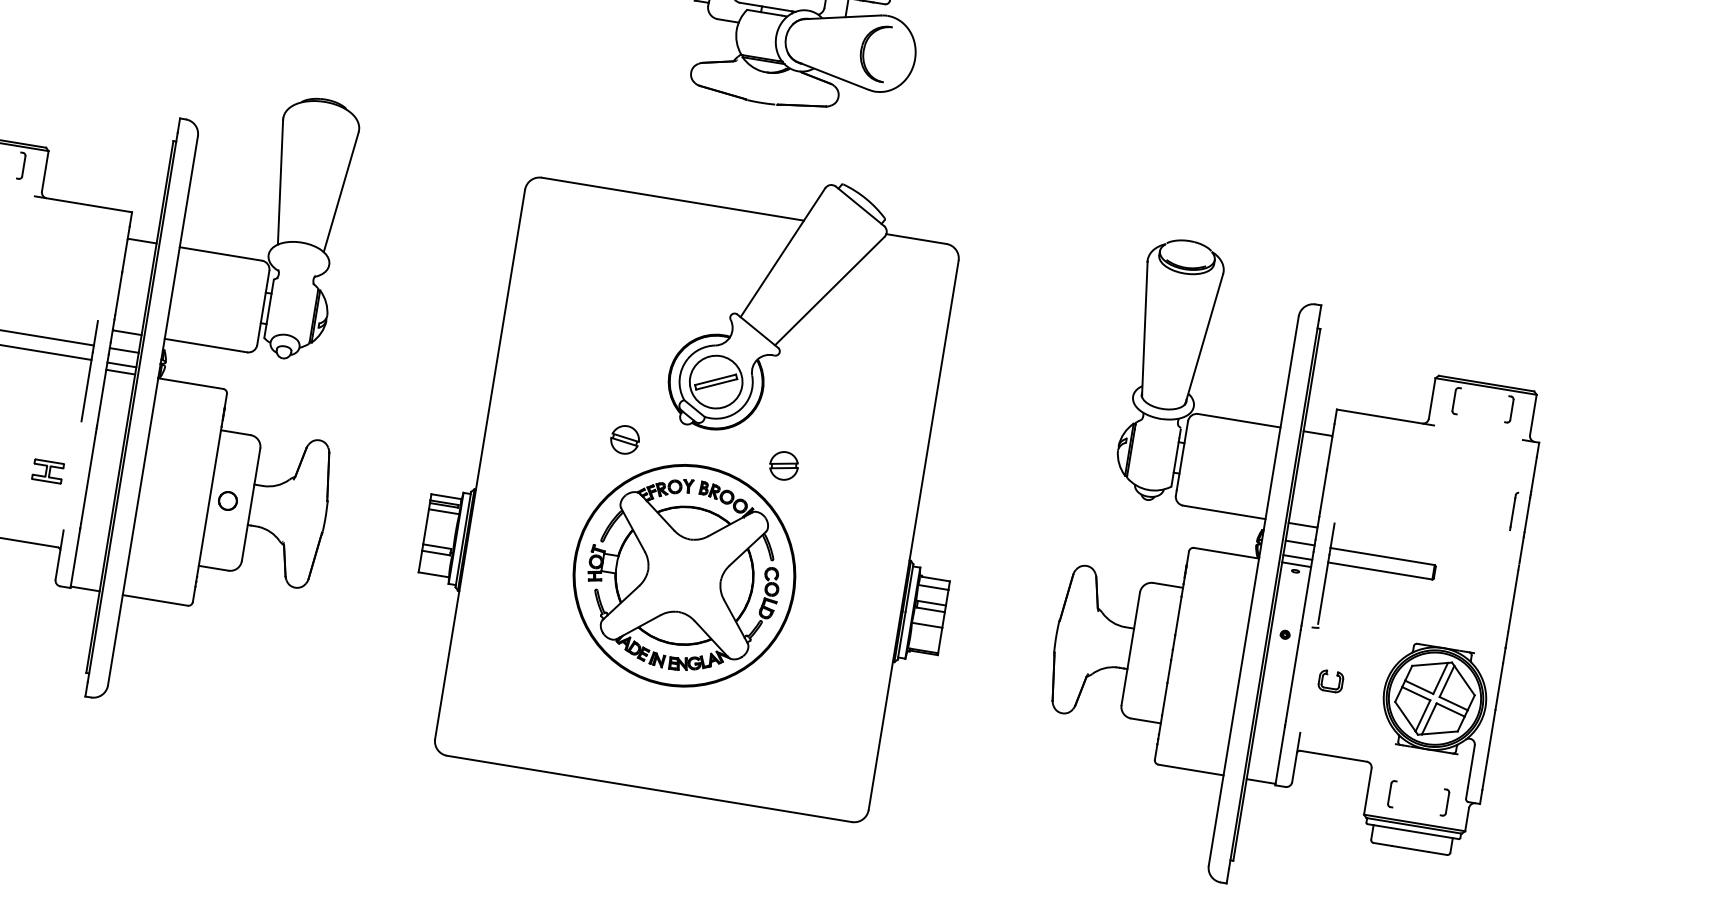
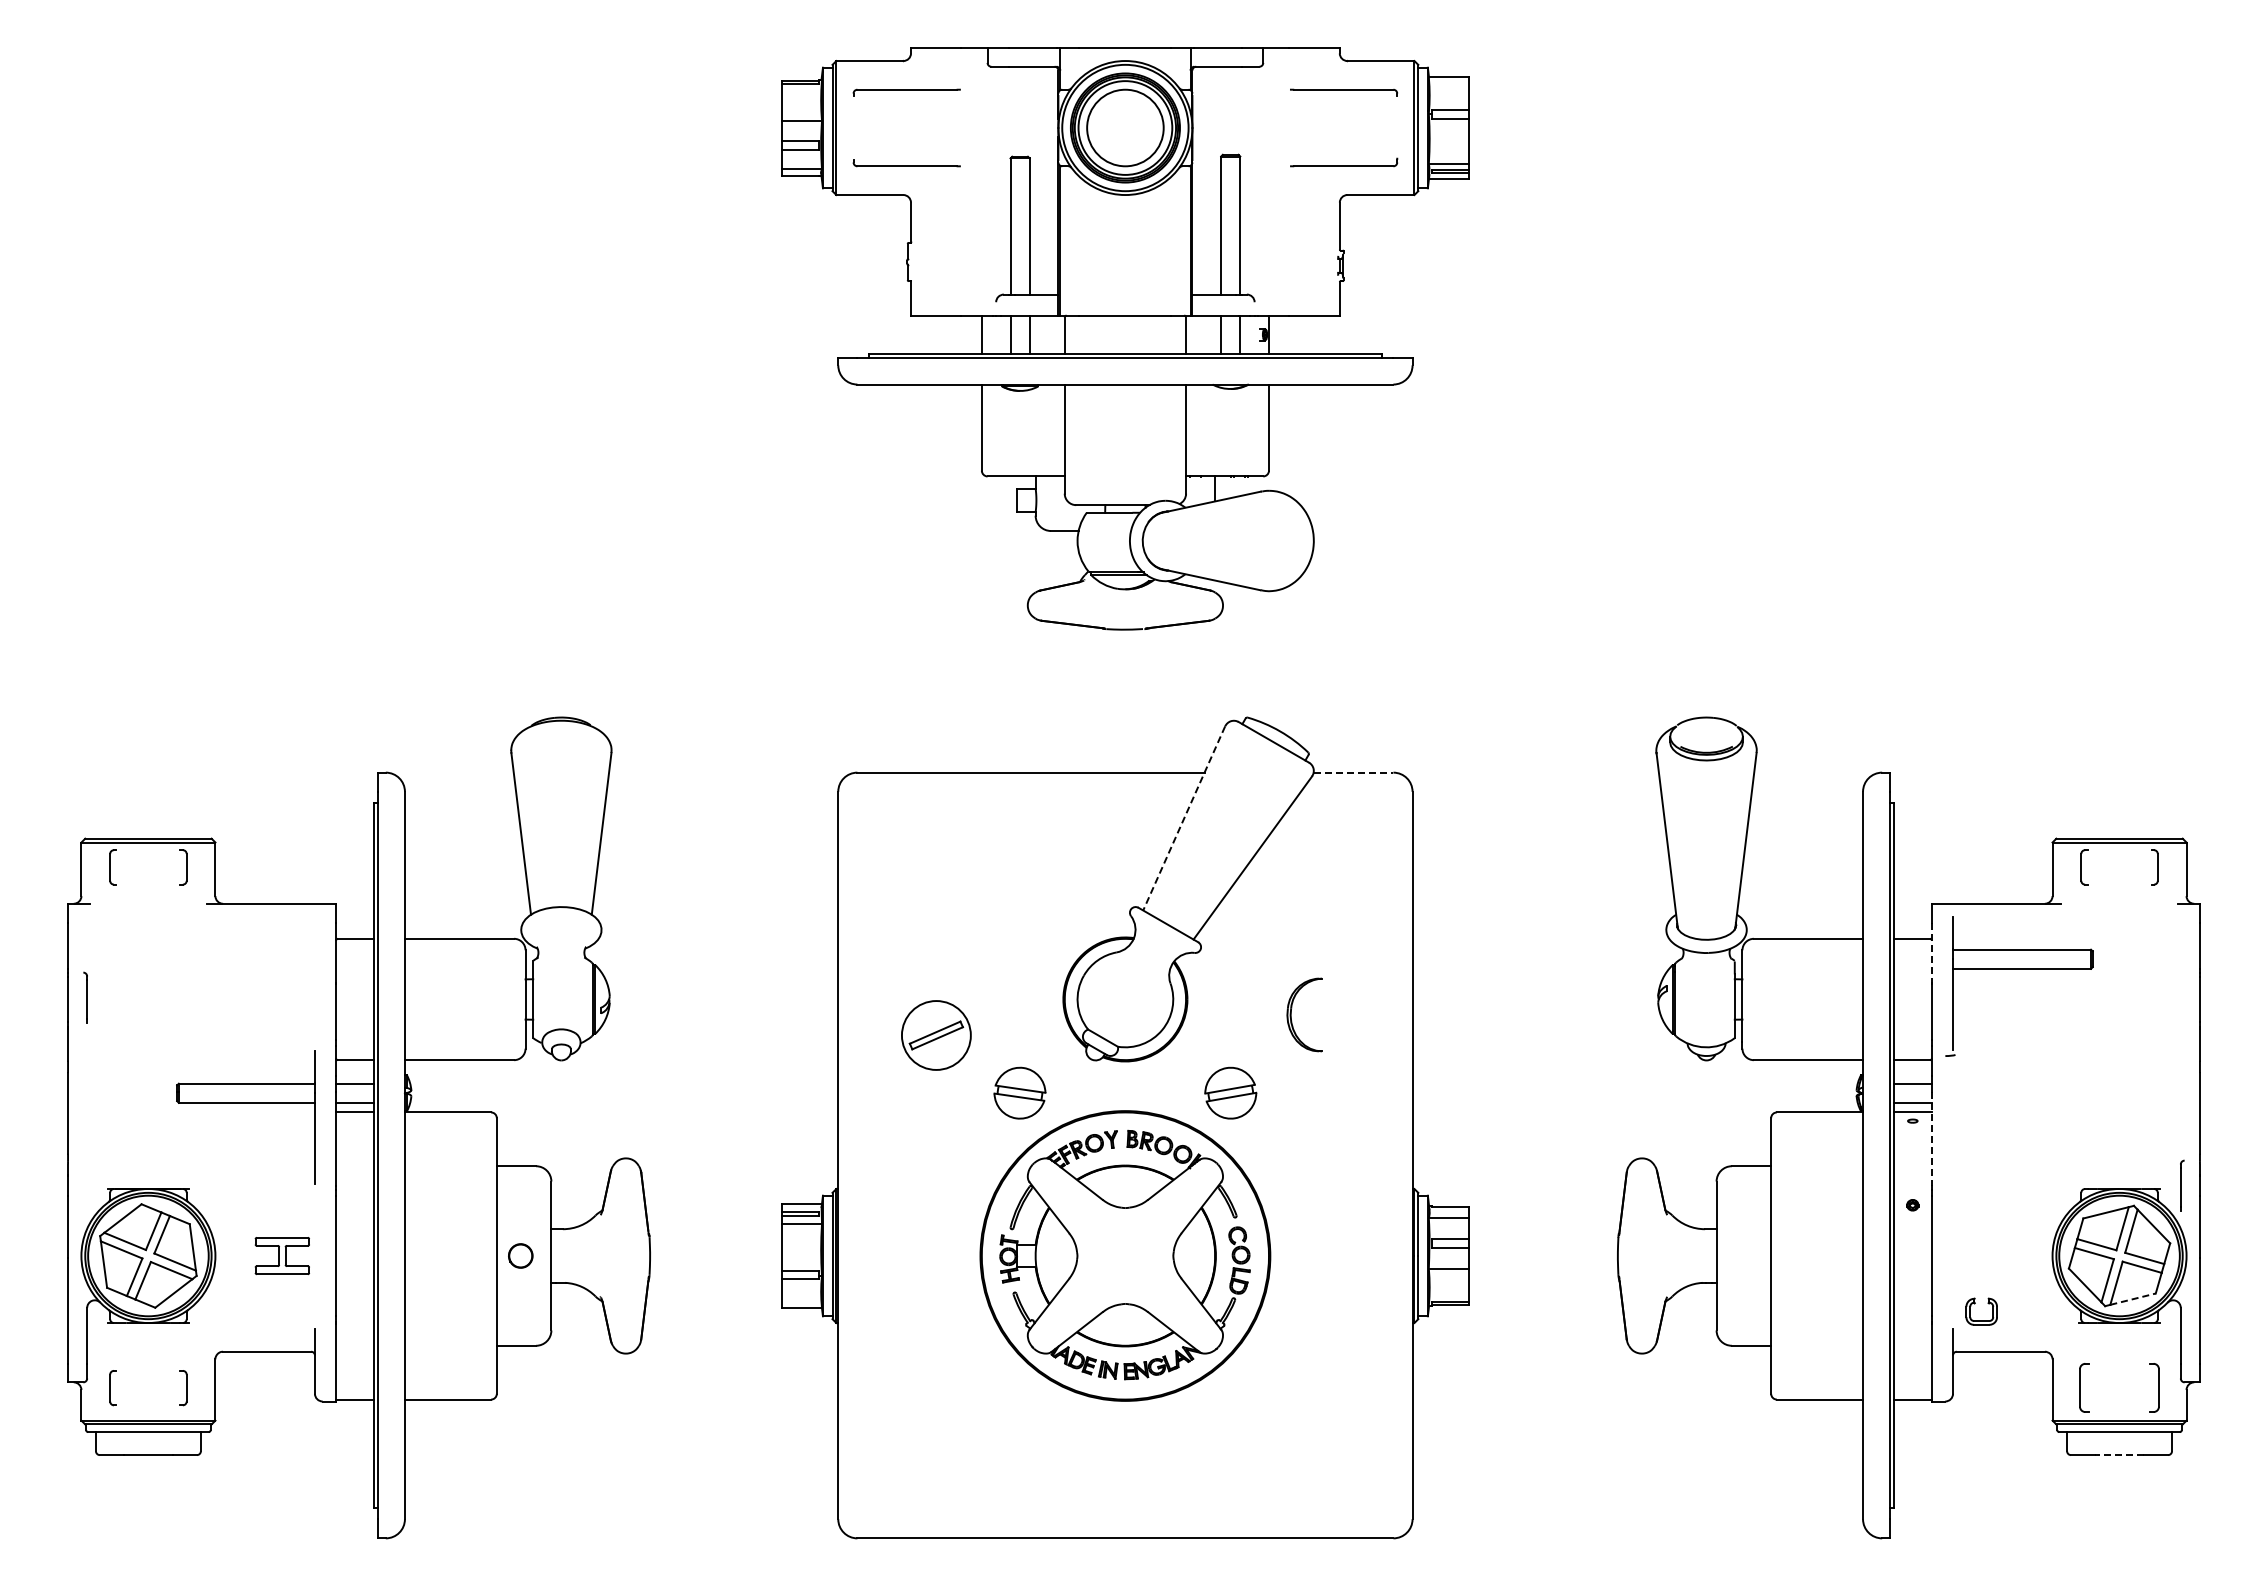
part: (864, 50) -> (1291, 1014), moved
line: (916, 238) -> (1353, 772), solid -> dashed
line: (783, 252) -> (1184, 818), solid -> dashed
part: (716, 382) -> (936, 1035), moved
part: (625, 440) -> (1020, 1093), size x1.4
line: (1330, 446) -> (1931, 952), solid -> dashed
part: (783, 466) -> (1230, 1093), size x1.4
part: (48, 471) -> (282, 1255), size x1.4
part: (1514, 511) -> (2182, 1185), moved
part: (1378, 571) -> (2019, 969), moved
line: (1307, 587) -> (1931, 1139), solid -> dashed
part: (1329, 688) -> (1981, 1320), moved
line: (1440, 733) -> (2133, 1299), solid -> dashed
part: (1392, 794) -> (2084, 1388), size x1.4
part: (1444, 803) -> (2154, 1388), size x1.4
line: (1410, 849) -> (2119, 1455), solid -> dashed

